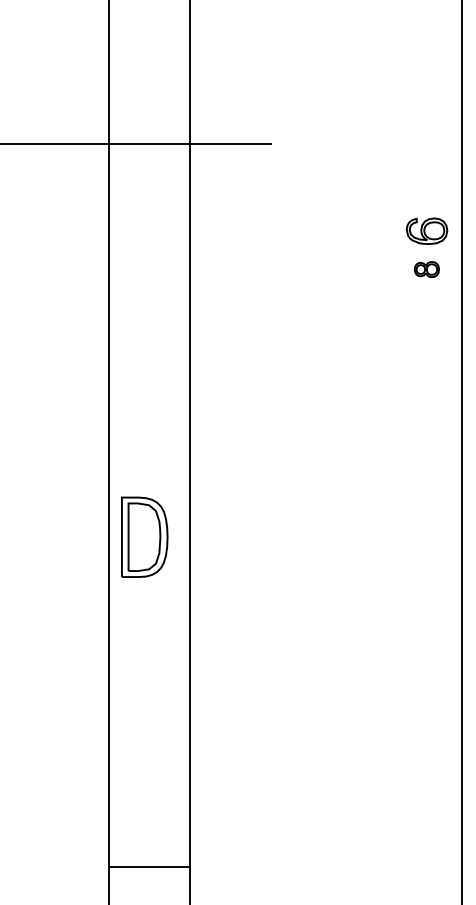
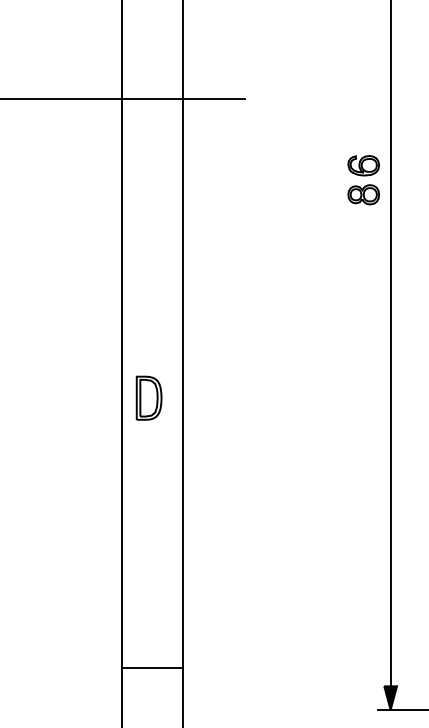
part: (426, 269) -> (363, 194), size x1.67
part: (143, 536) -> (148, 397), size x0.71
line: (149, 867) -> (152, 668), moved

